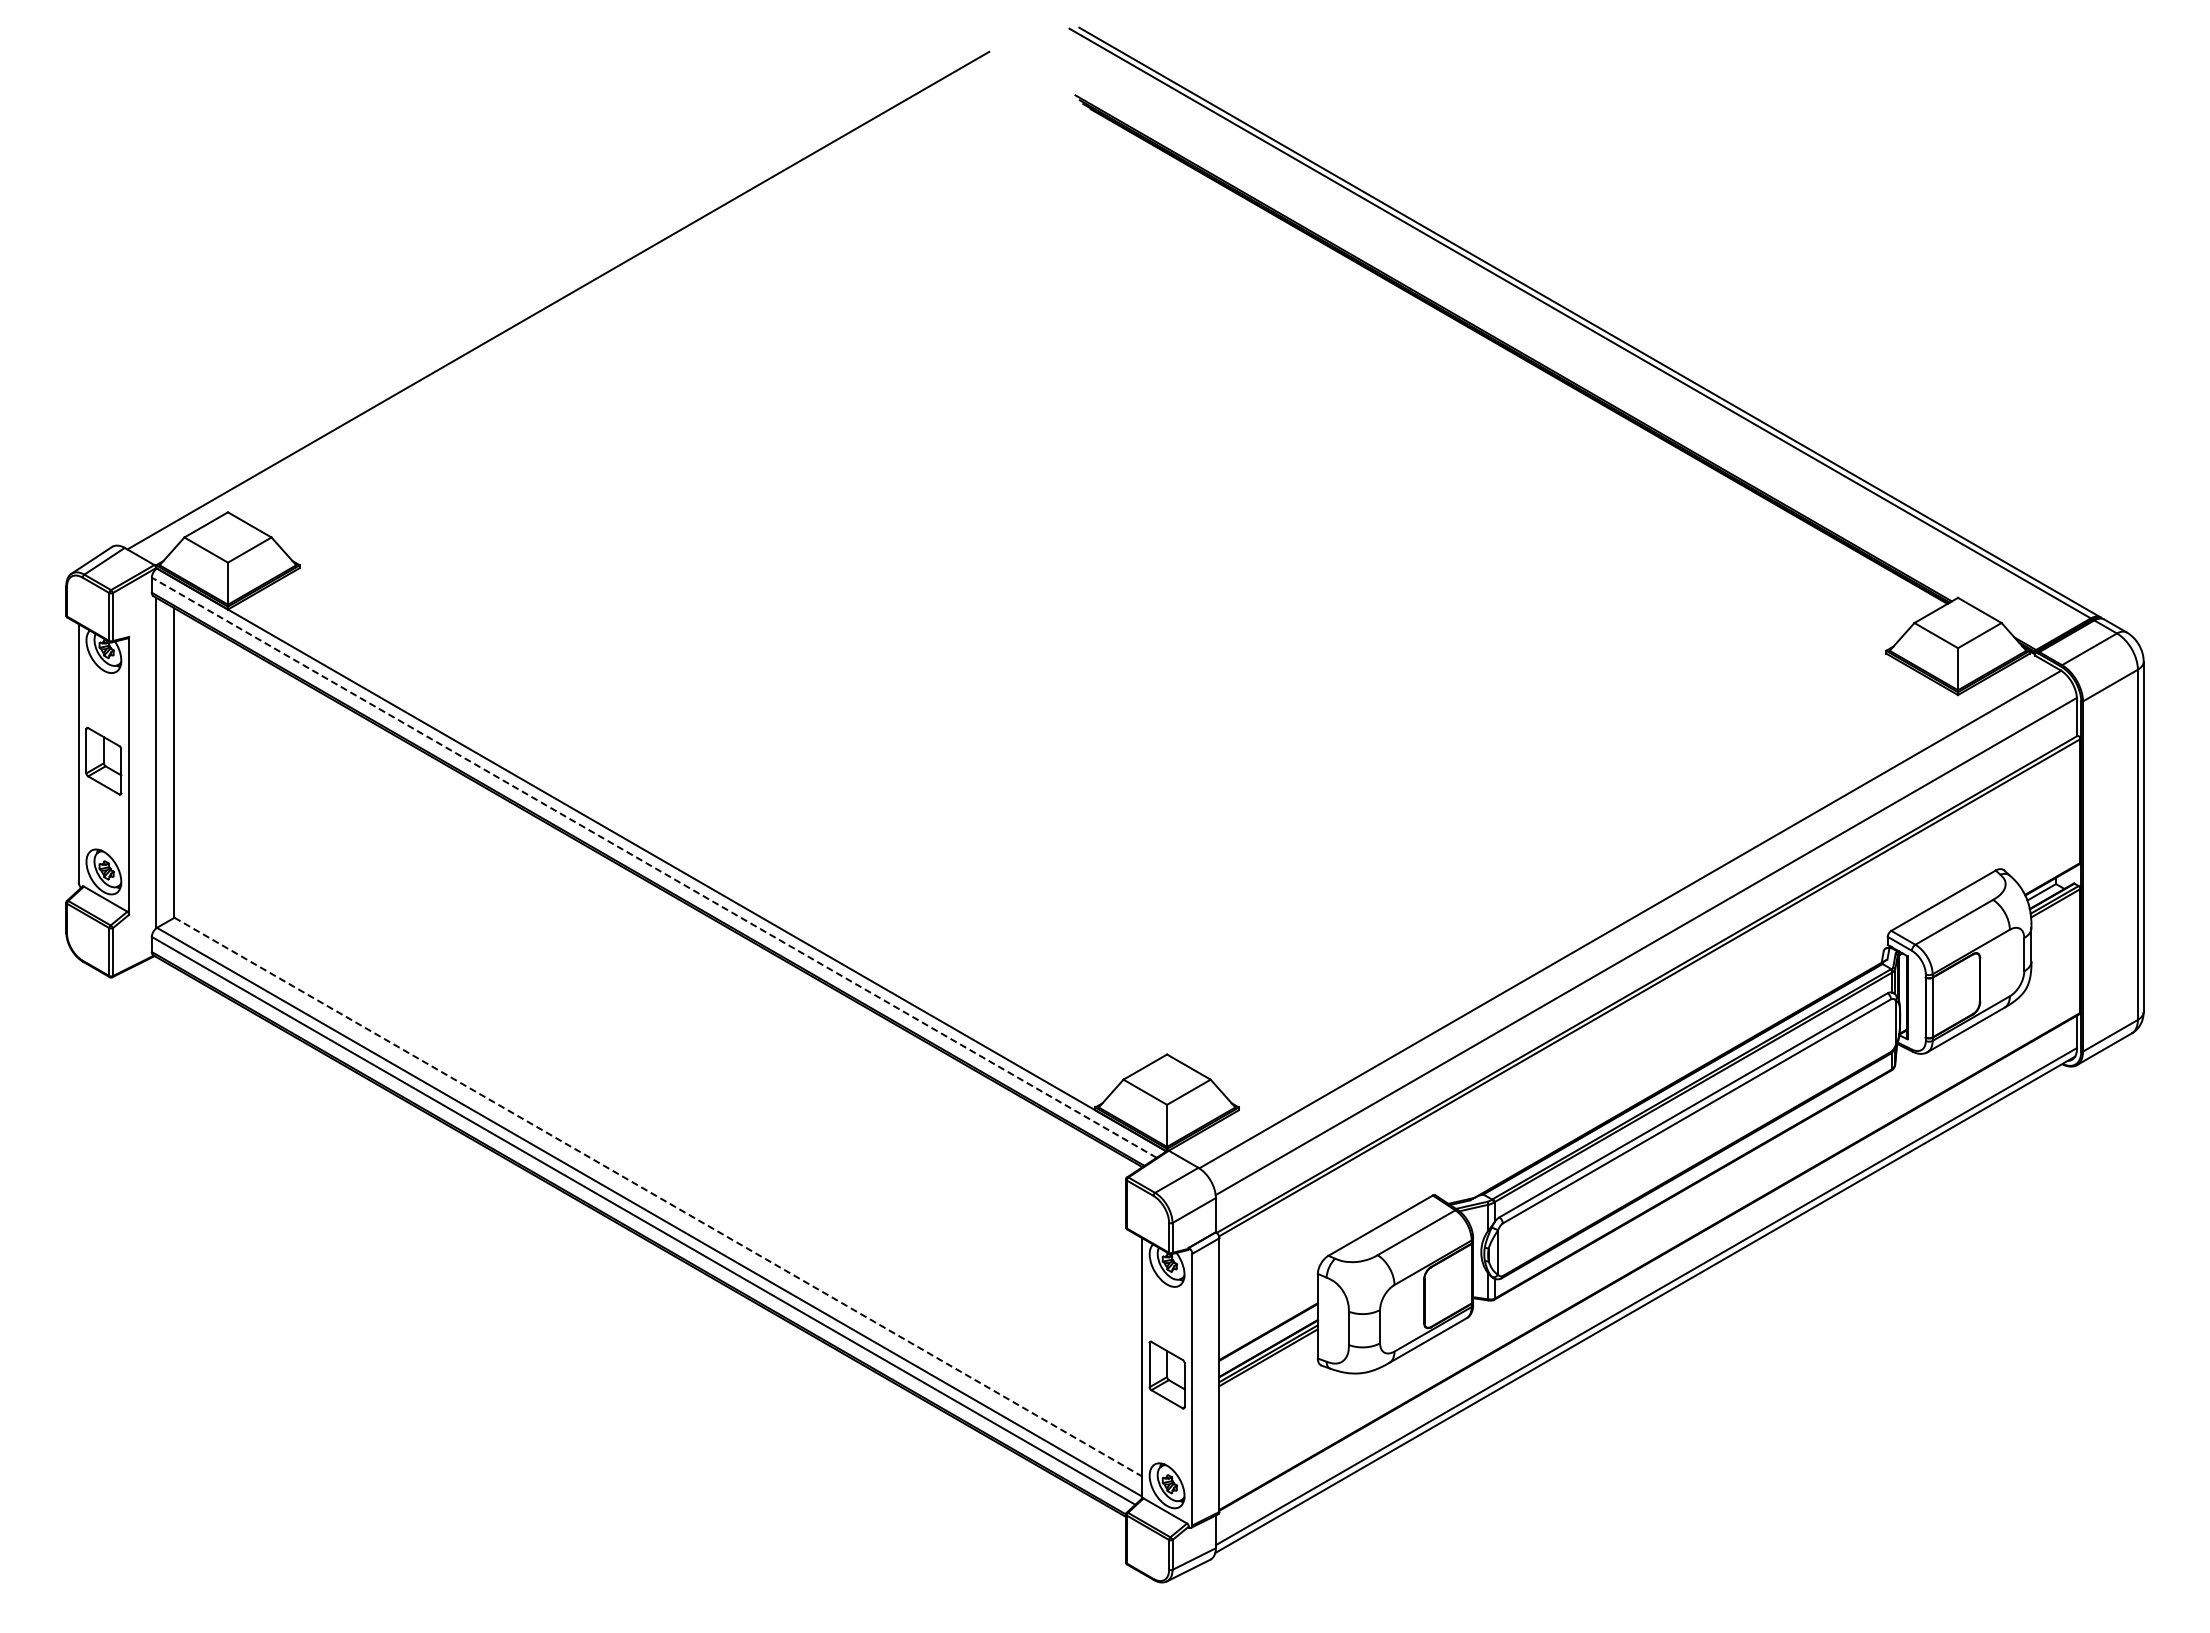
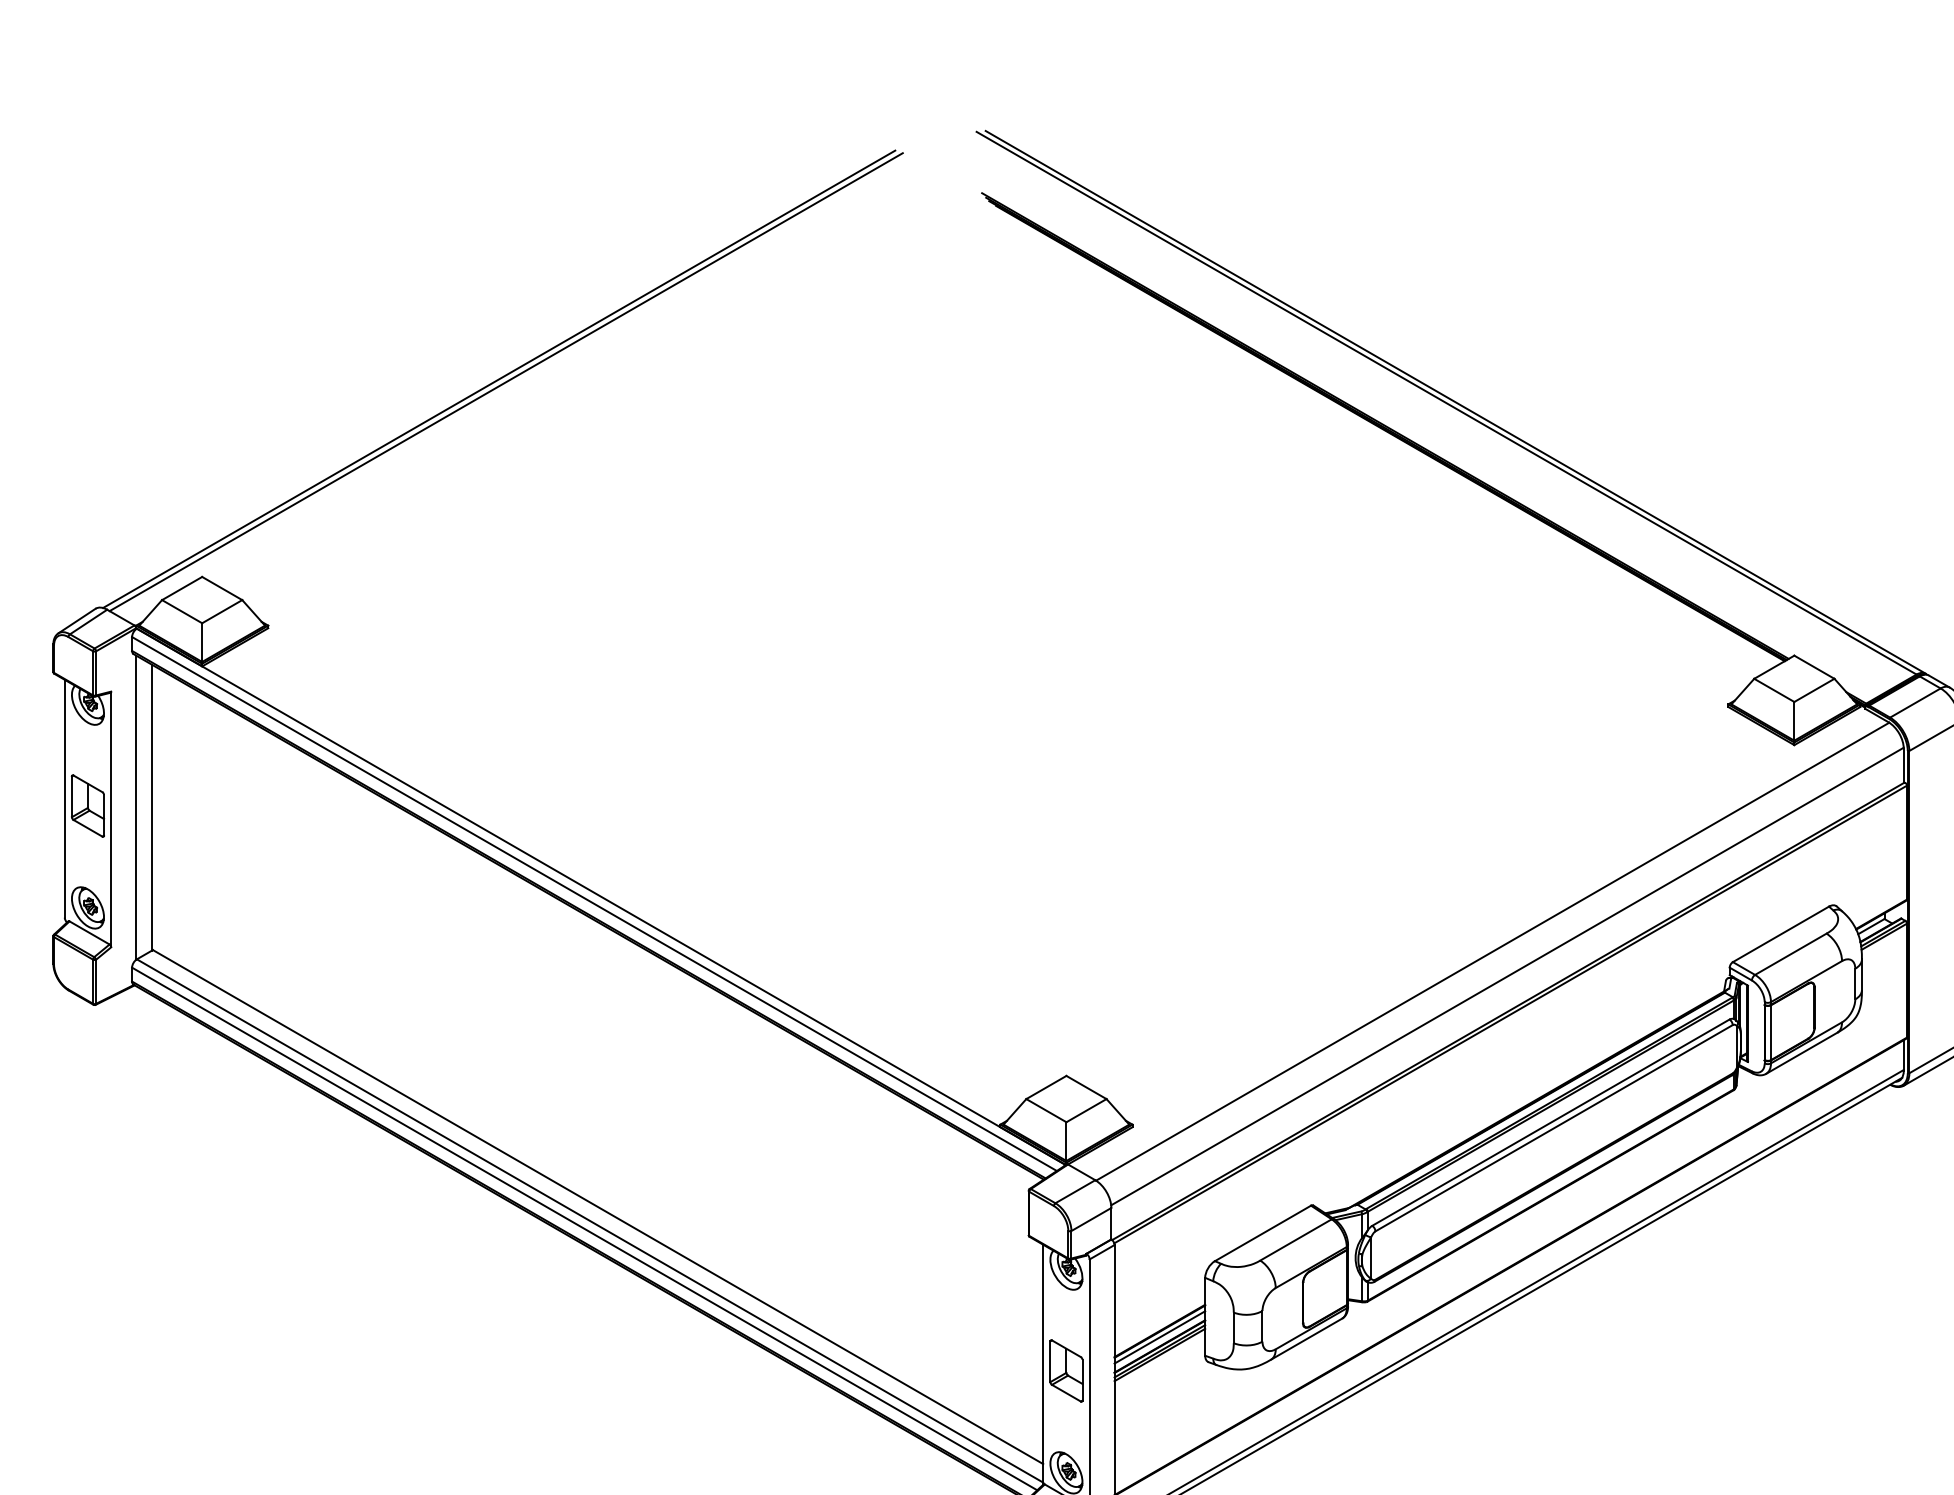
line: (550, 297) -> (498, 379), added
line: (653, 867) -> (593, 903), dashed -> solid
line: (658, 1197) -> (598, 1207), dashed -> solid
line: (1268, 1338) -> (1159, 1337), added

